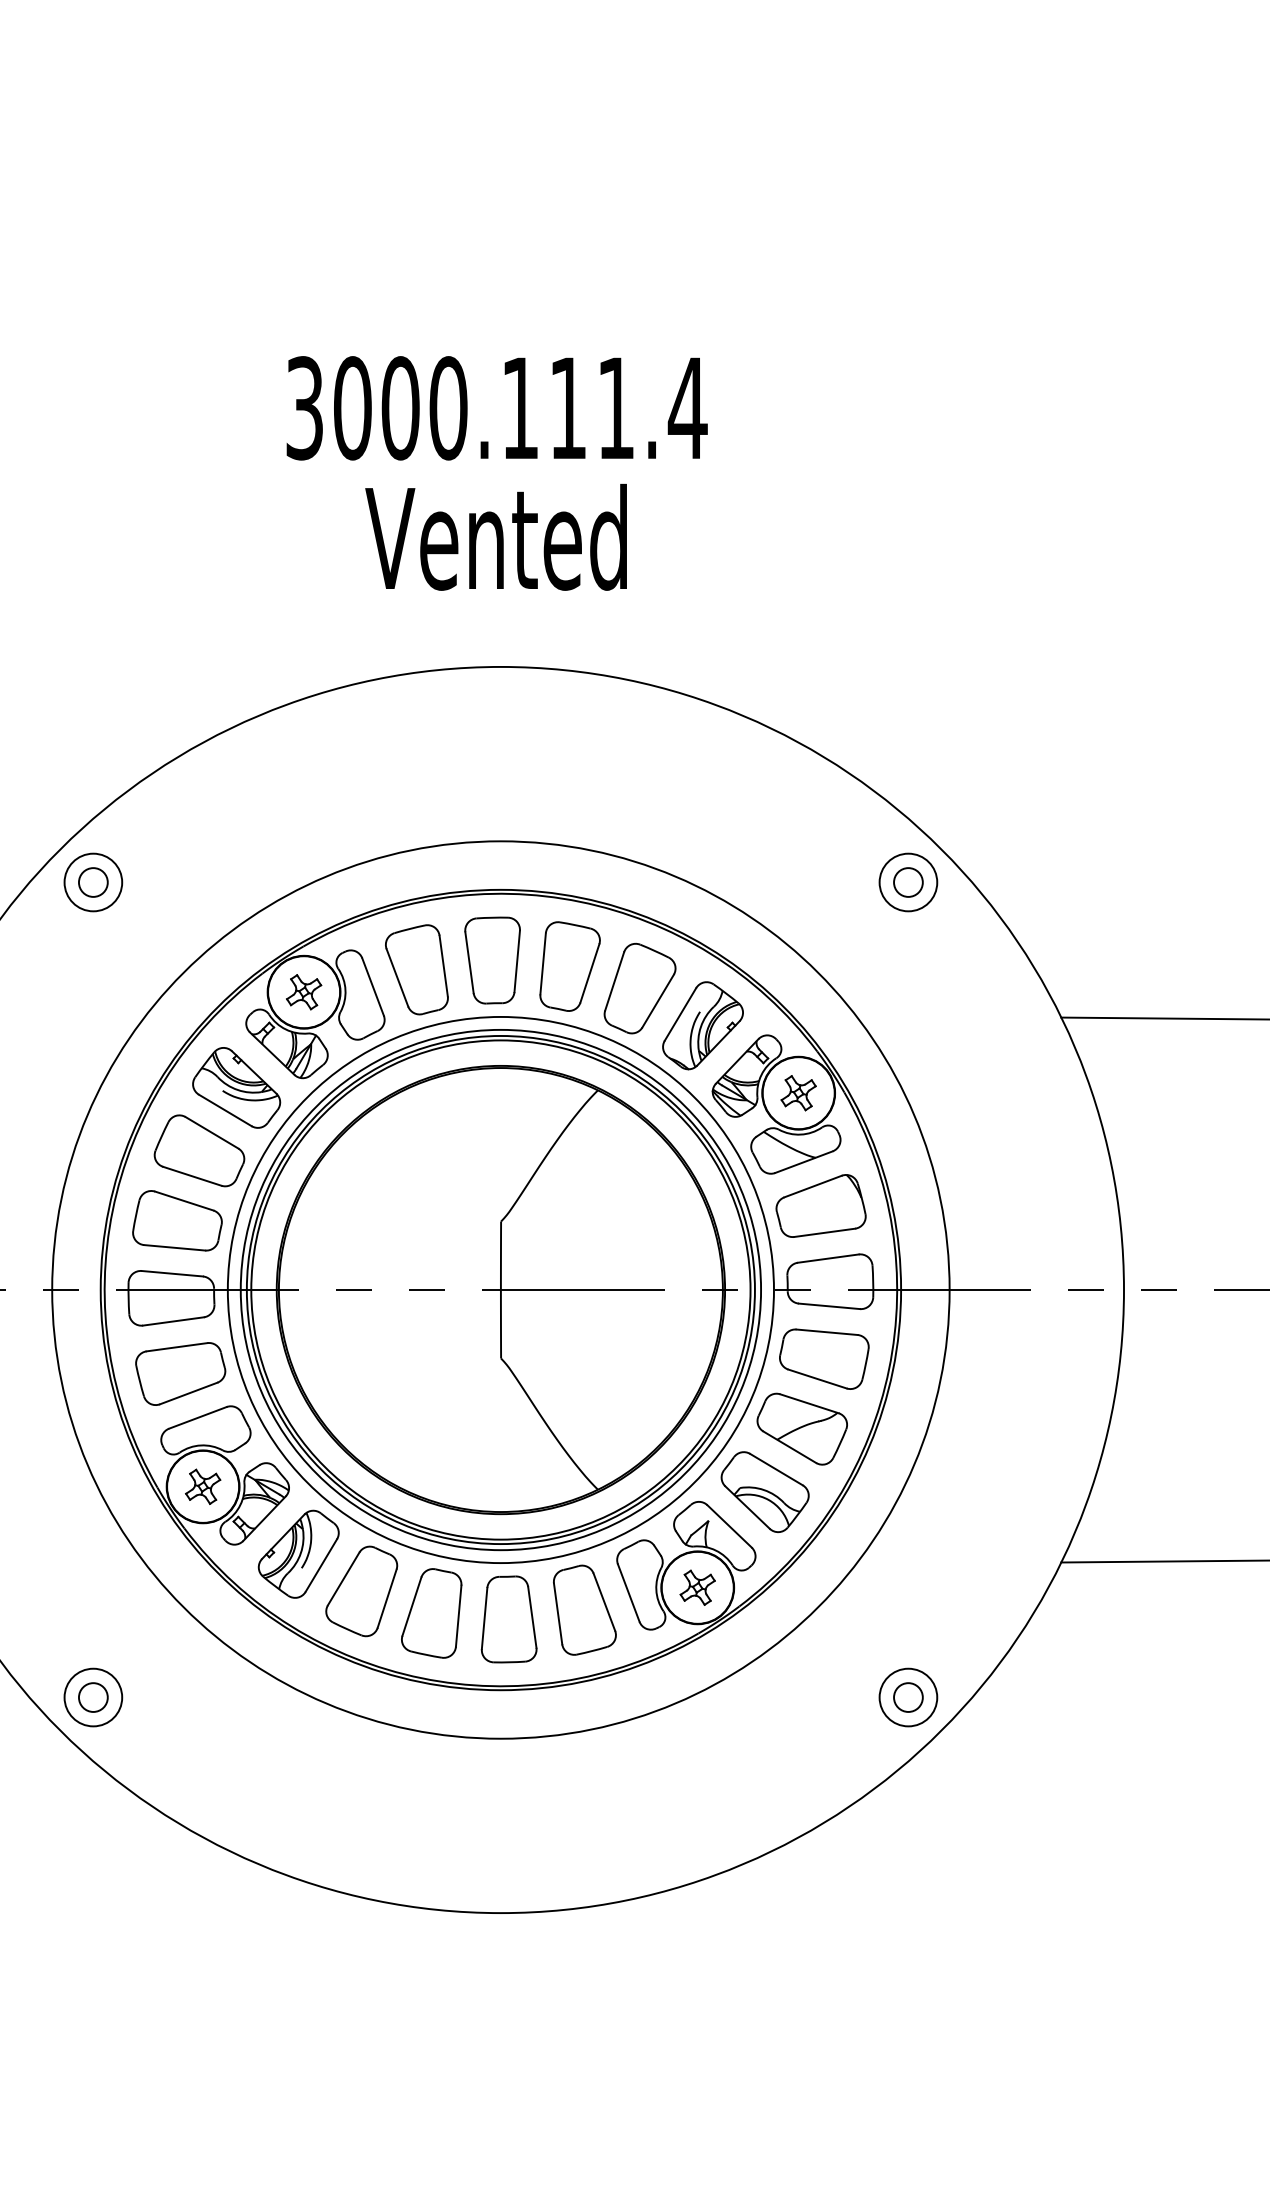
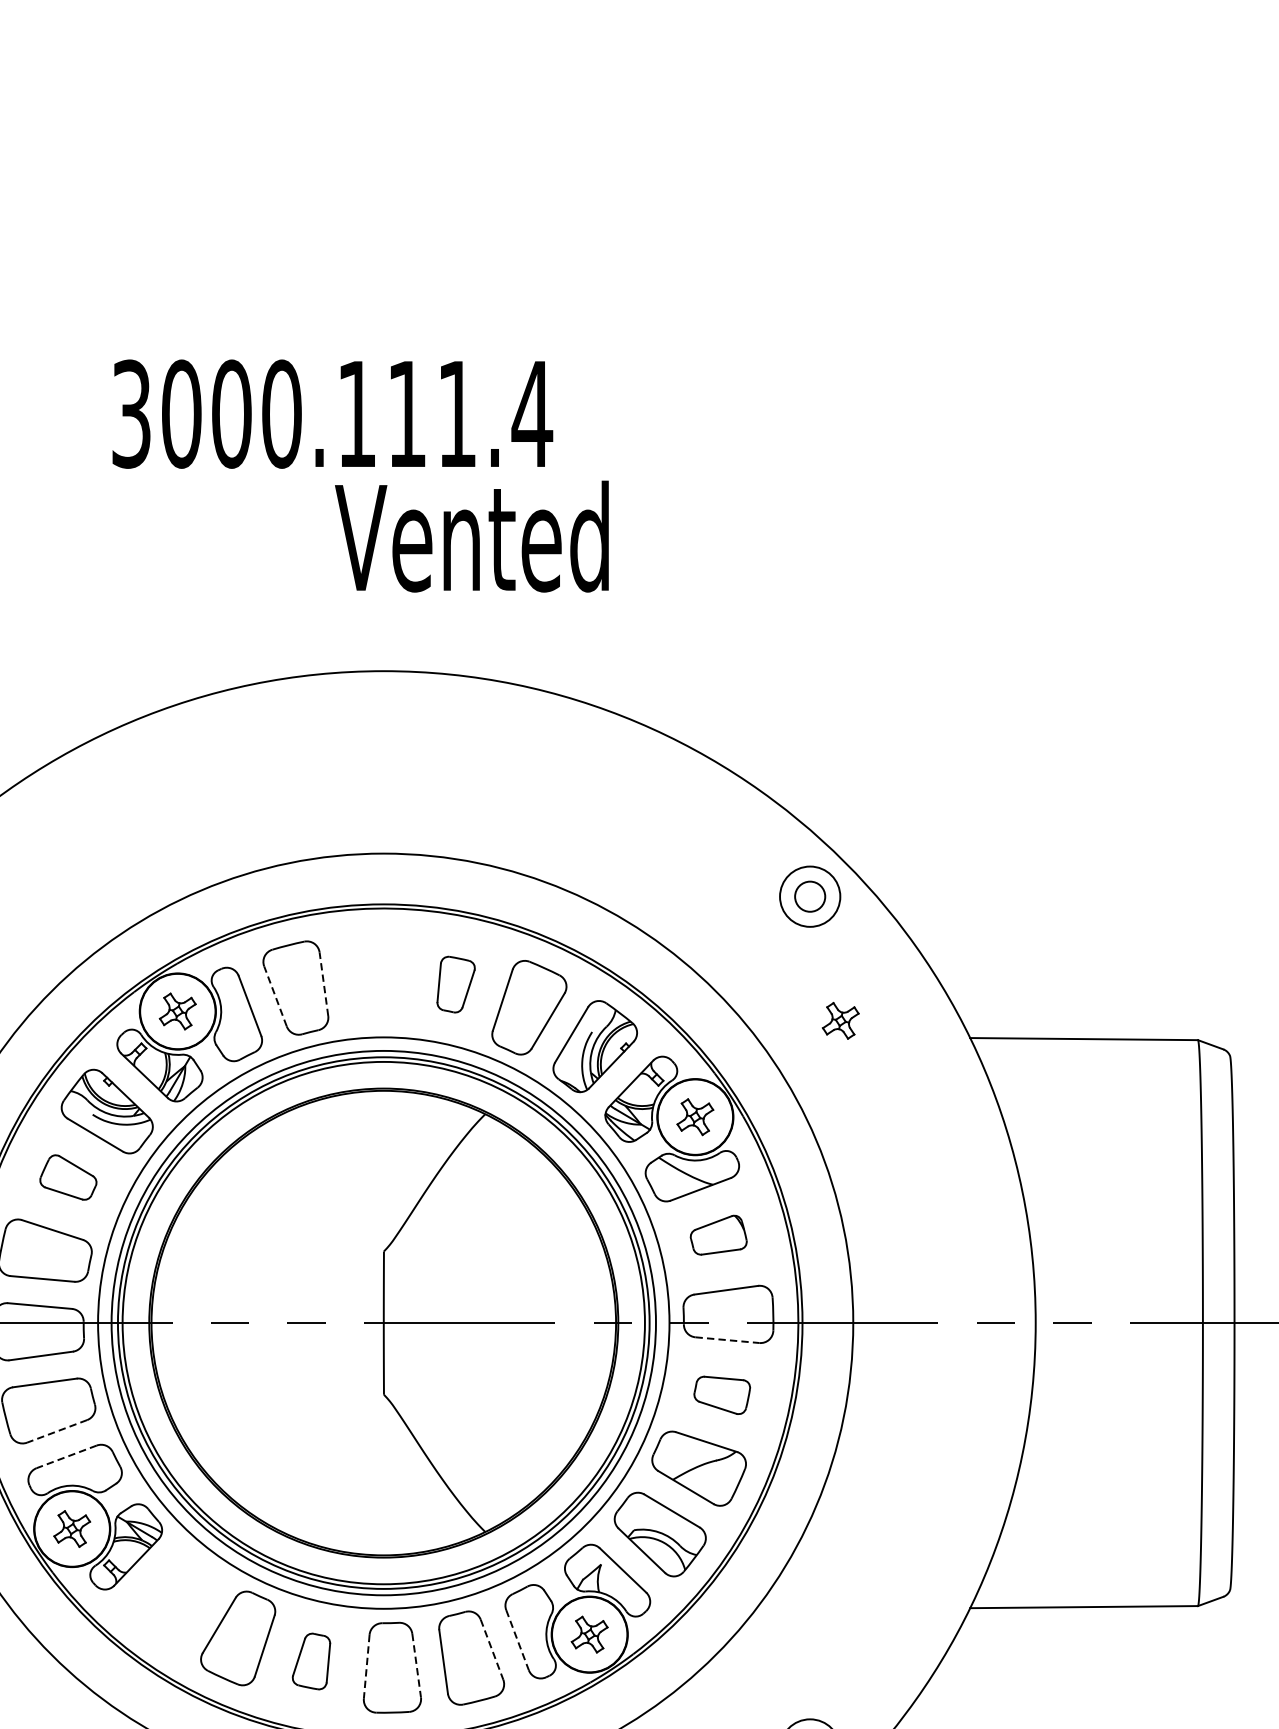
text: (496, 408) -> (332, 414), moved
text: (495, 537) -> (471, 536), moved
part: (492, 960) -> (374, 978), removed
line: (443, 966) -> (323, 984), solid -> dashed
part: (569, 966) -> (455, 984), size x0.6
line: (397, 977) -> (275, 996), solid -> dashed
part: (937, 1001) -> (840, 1021), added
part: (199, 1150) -> (68, 1177), size x0.6
part: (820, 1205) -> (718, 1234), size x0.6
line: (829, 1306) -> (727, 1340), solid -> dashed
part: (824, 1358) -> (722, 1394), size x0.6
line: (188, 1393) -> (56, 1431), solid -> dashed
line: (197, 1417) -> (66, 1456), solid -> dashed
part: (298, 1553) -> (172, 1598), removed
line: (628, 1593) -> (517, 1640), solid -> dashed
line: (604, 1602) -> (492, 1650), solid -> dashed
part: (431, 1613) -> (311, 1661), size x0.6
line: (532, 1617) -> (416, 1665), solid -> dashed
line: (484, 1618) -> (366, 1666), solid -> dashed

